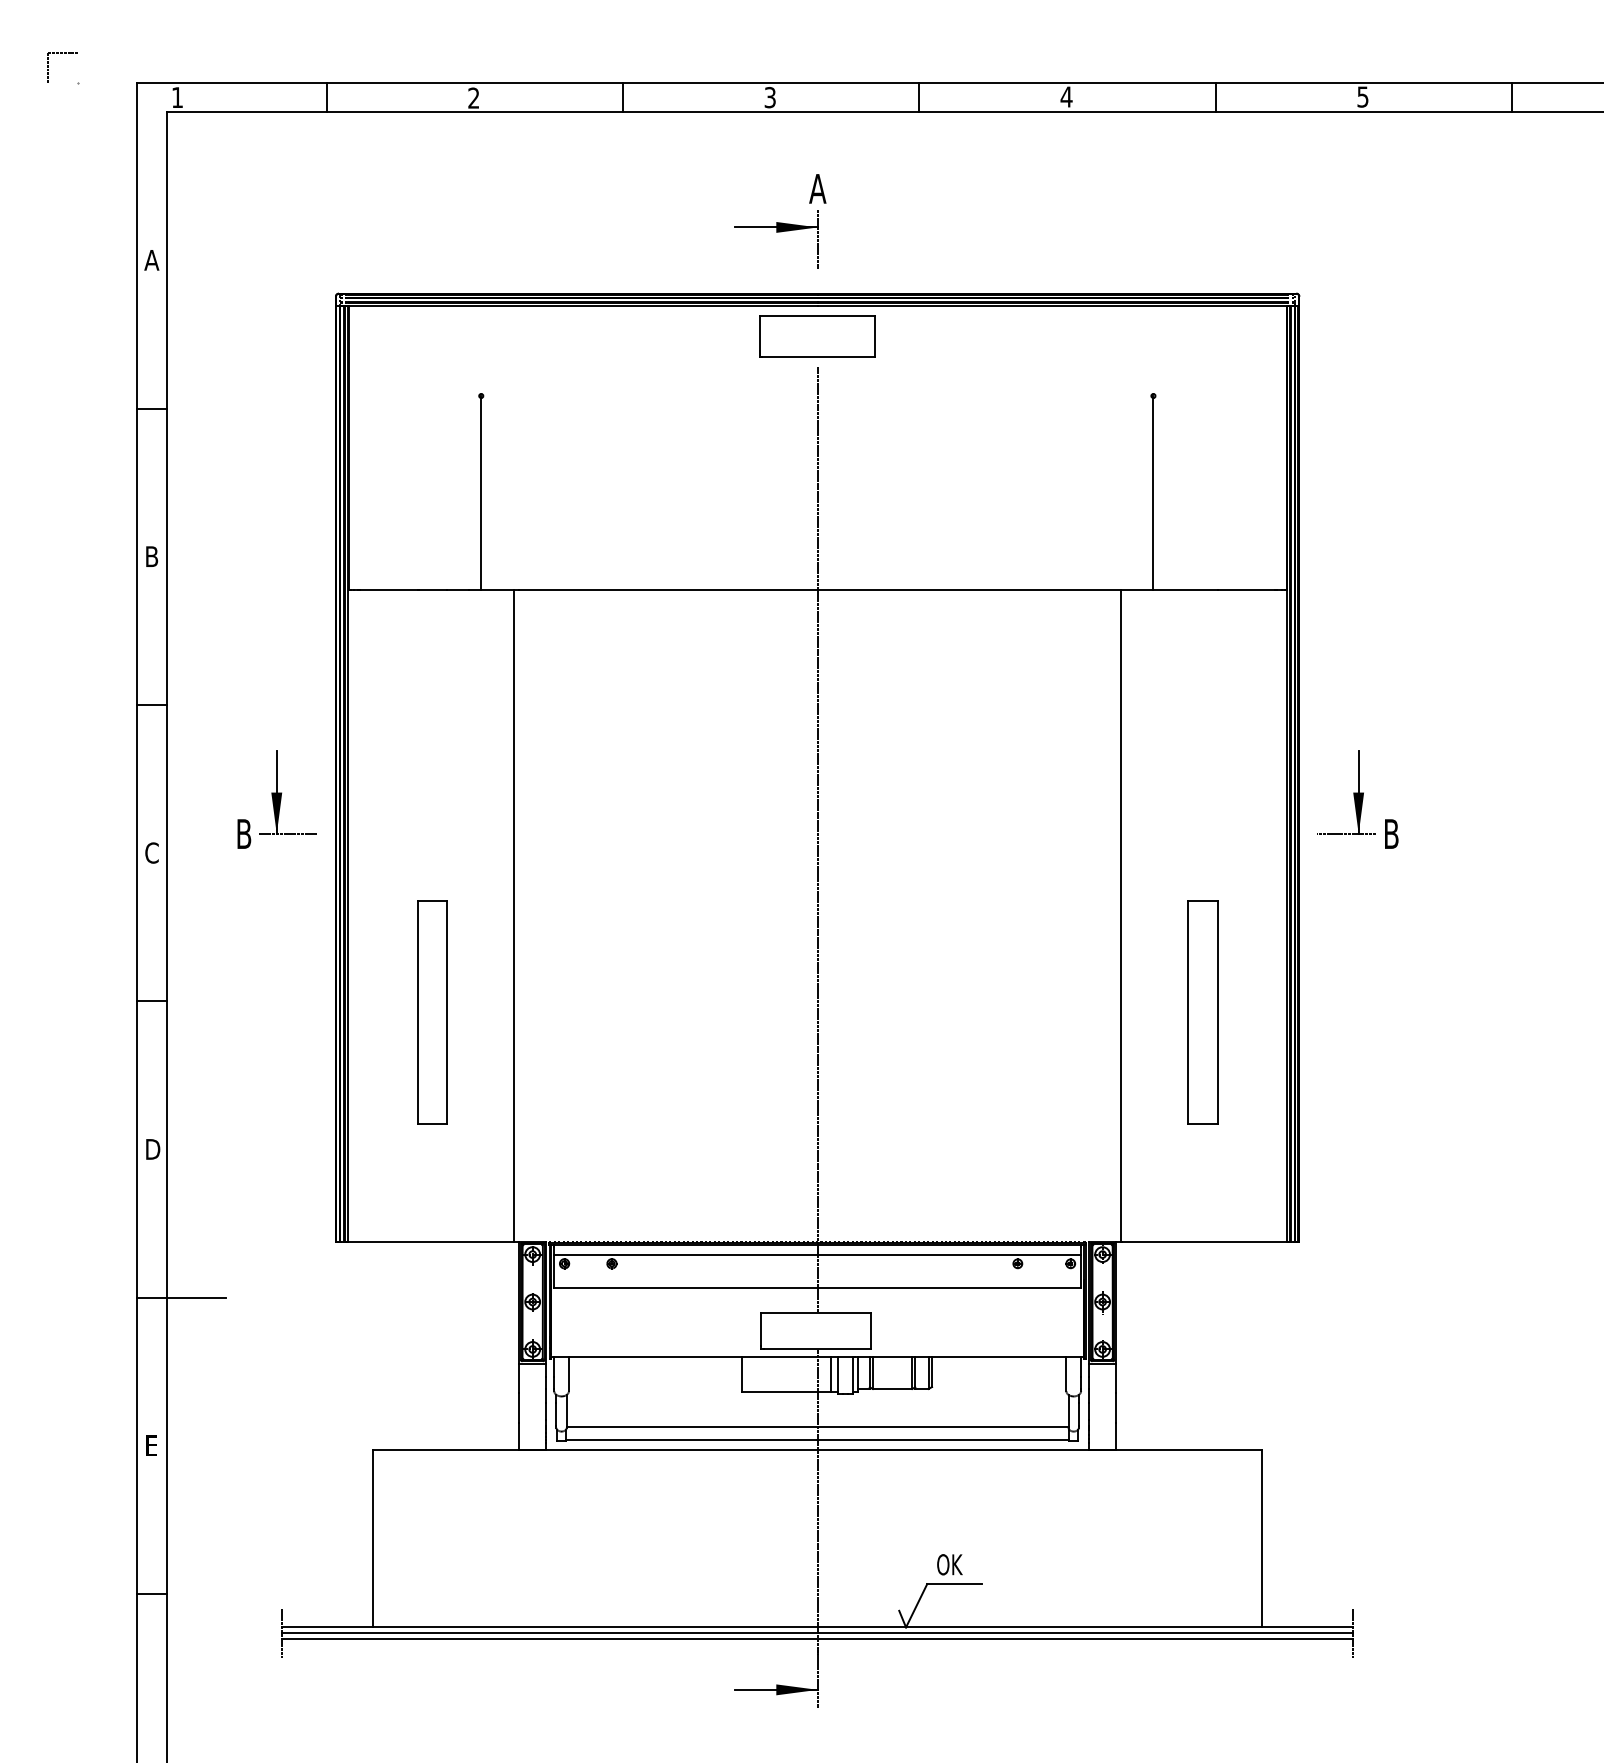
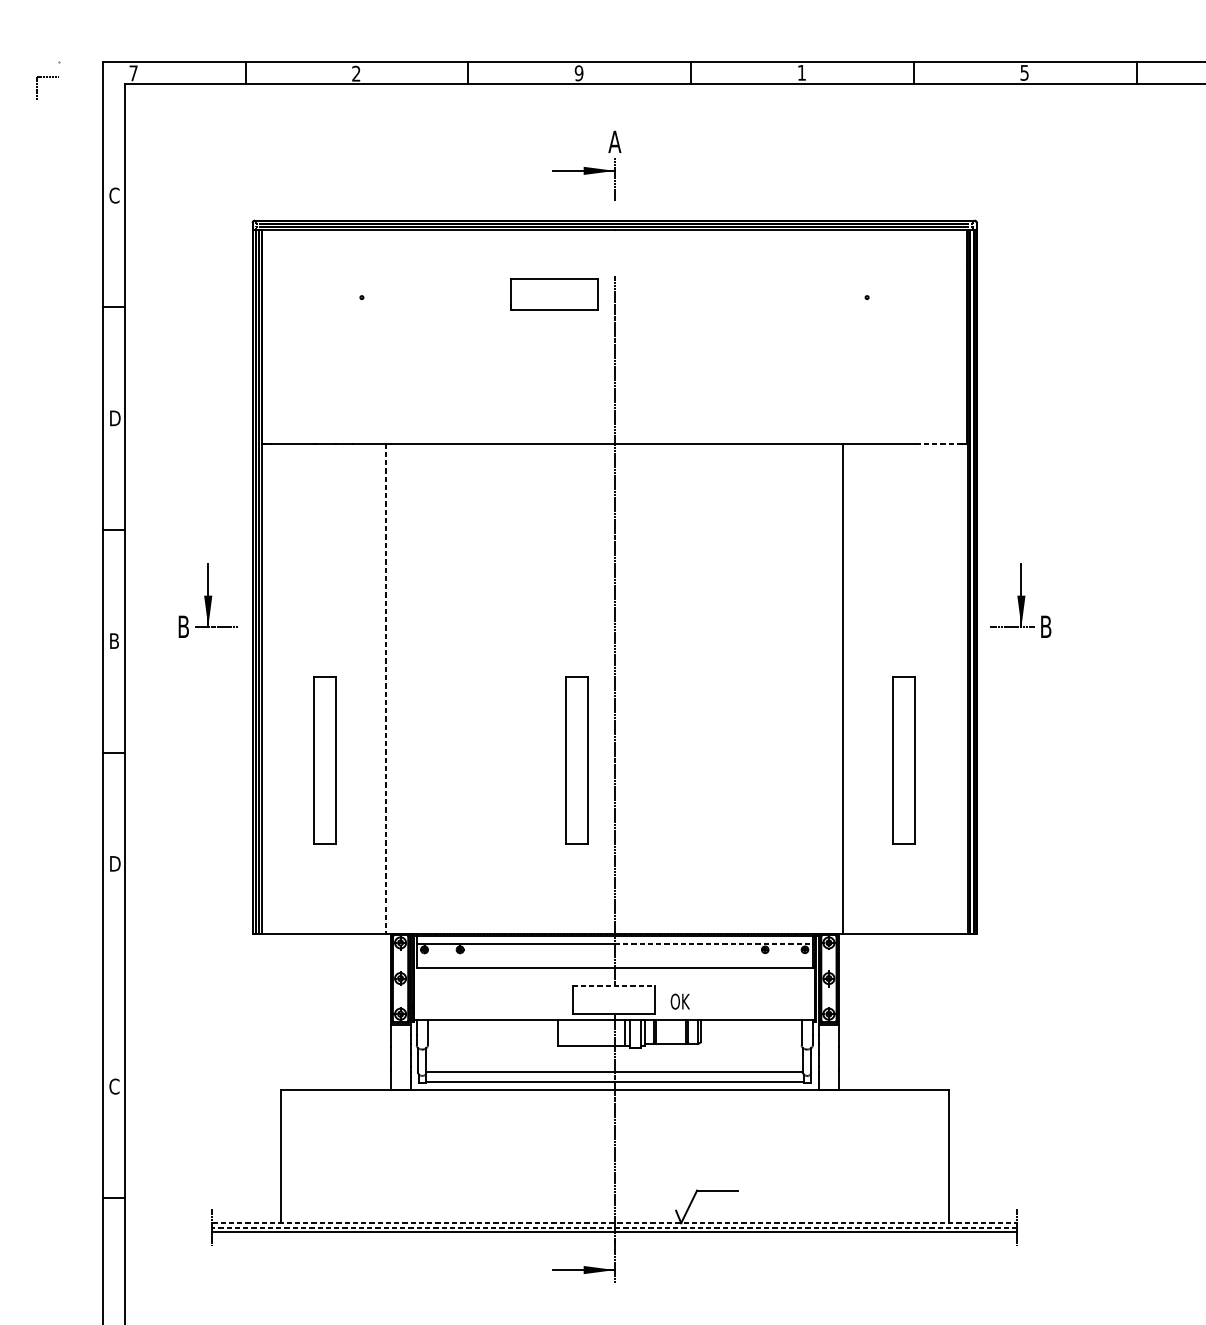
part: (62, 53) -> (47, 77), moved
text: (1066, 96) -> (801, 72), 4 -> 1
text: (177, 97) -> (133, 73), 1 -> 7
text: (769, 97) -> (578, 73), 3 -> 9
text: (151, 259) -> (114, 195), A -> C
part: (817, 336) -> (554, 294), moved
line: (481, 493) -> (362, 370), removed
line: (1153, 493) -> (867, 370), removed
text: (154, 556) -> (116, 418), B -> D
line: (1246, 590) -> (937, 443), solid -> dashed
text: (151, 852) -> (114, 640), C -> B
line: (513, 916) -> (386, 688), solid -> dashed
part: (766, 1012) -> (576, 760), added
line: (949, 1255) -> (713, 943), solid -> dashed
line: (180, 1297) -> (135, 975), removed
line: (816, 1312) -> (613, 986), solid -> dashed
text: (151, 1445) -> (114, 1086), E -> C
text: (949, 1564) -> (680, 1001), moved
line: (817, 1627) -> (614, 1223), solid -> dashed
line: (817, 1633) -> (614, 1227), solid -> dashed

